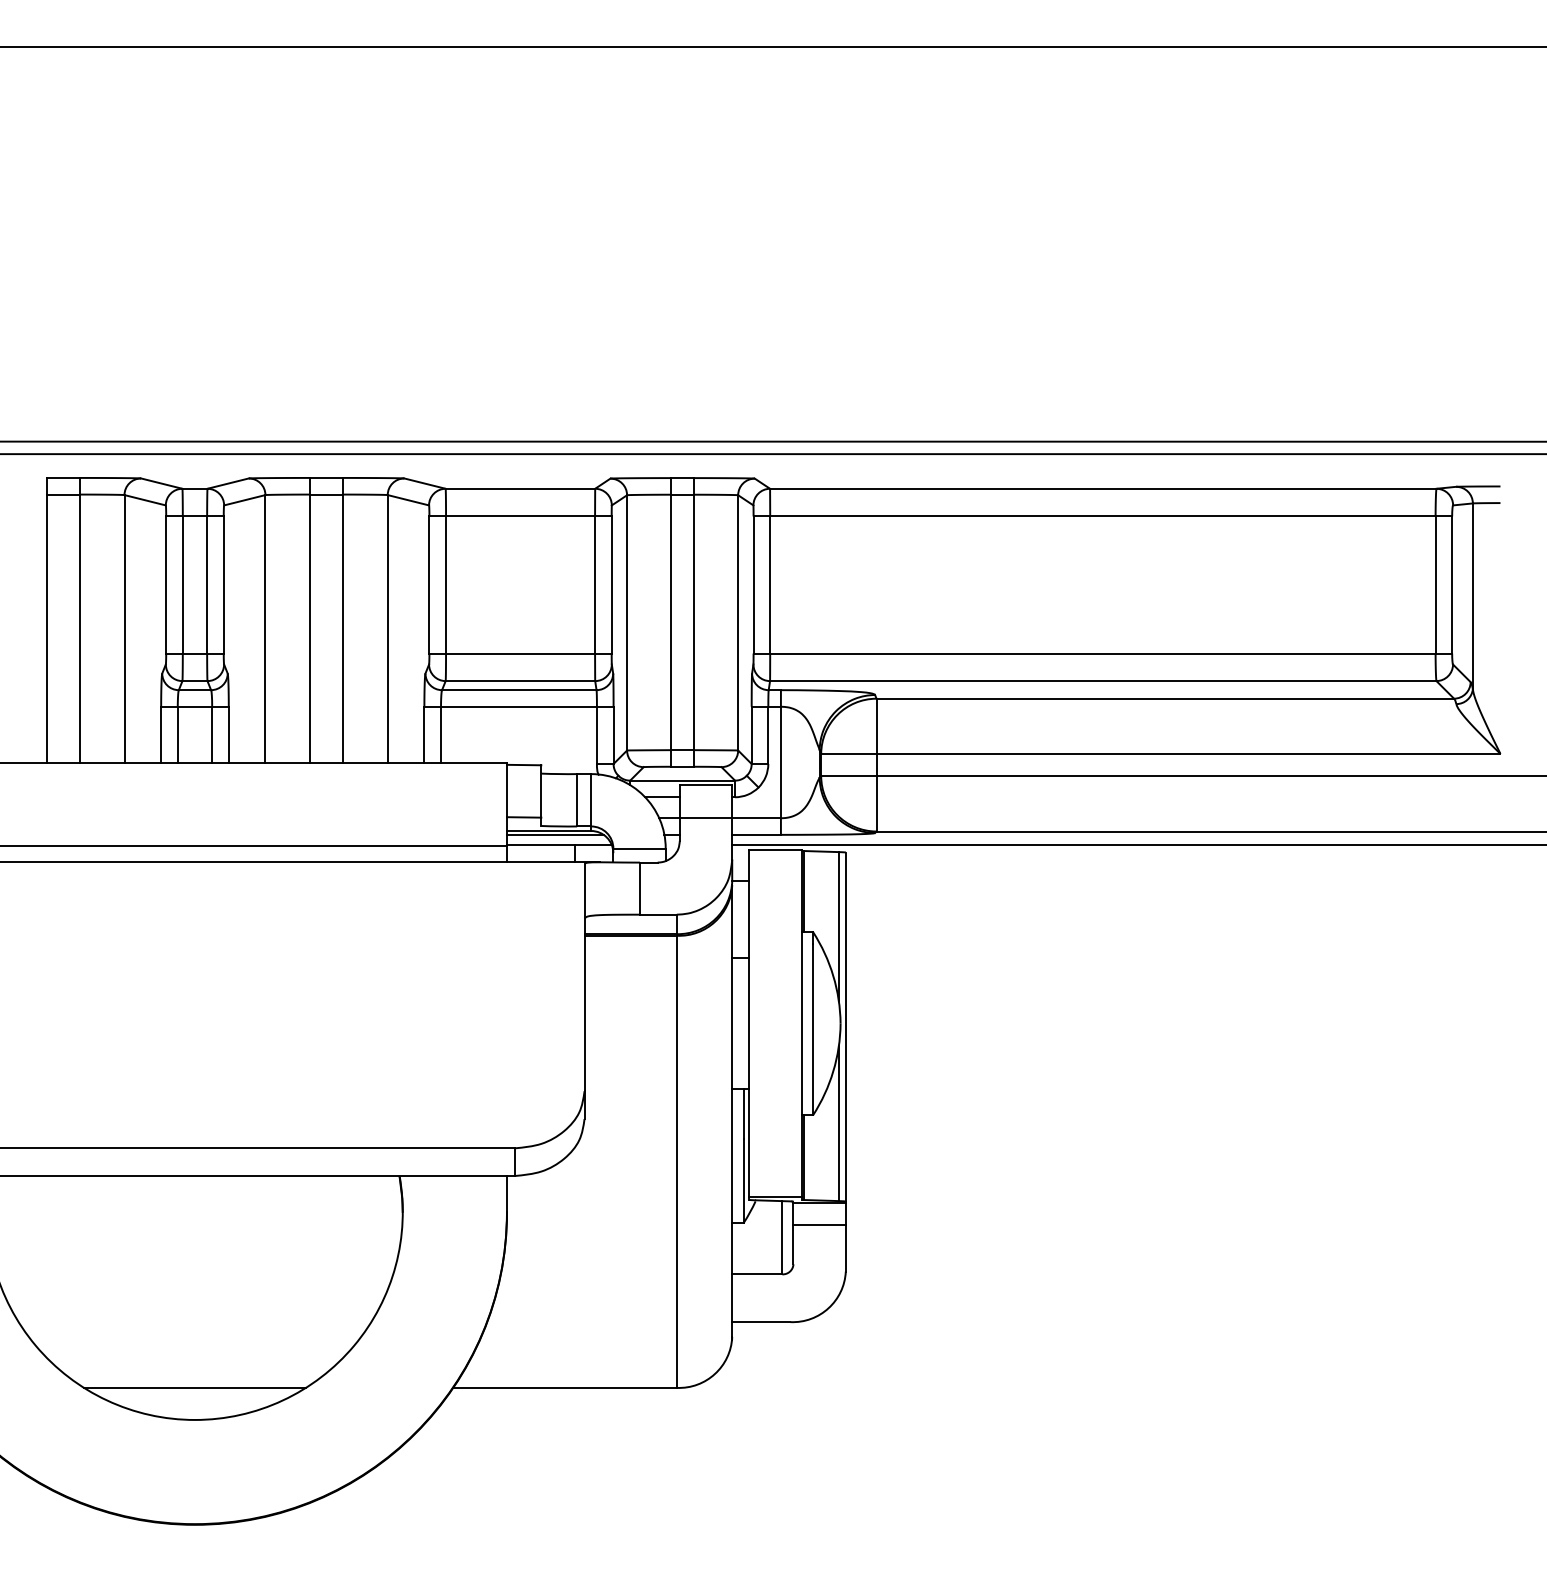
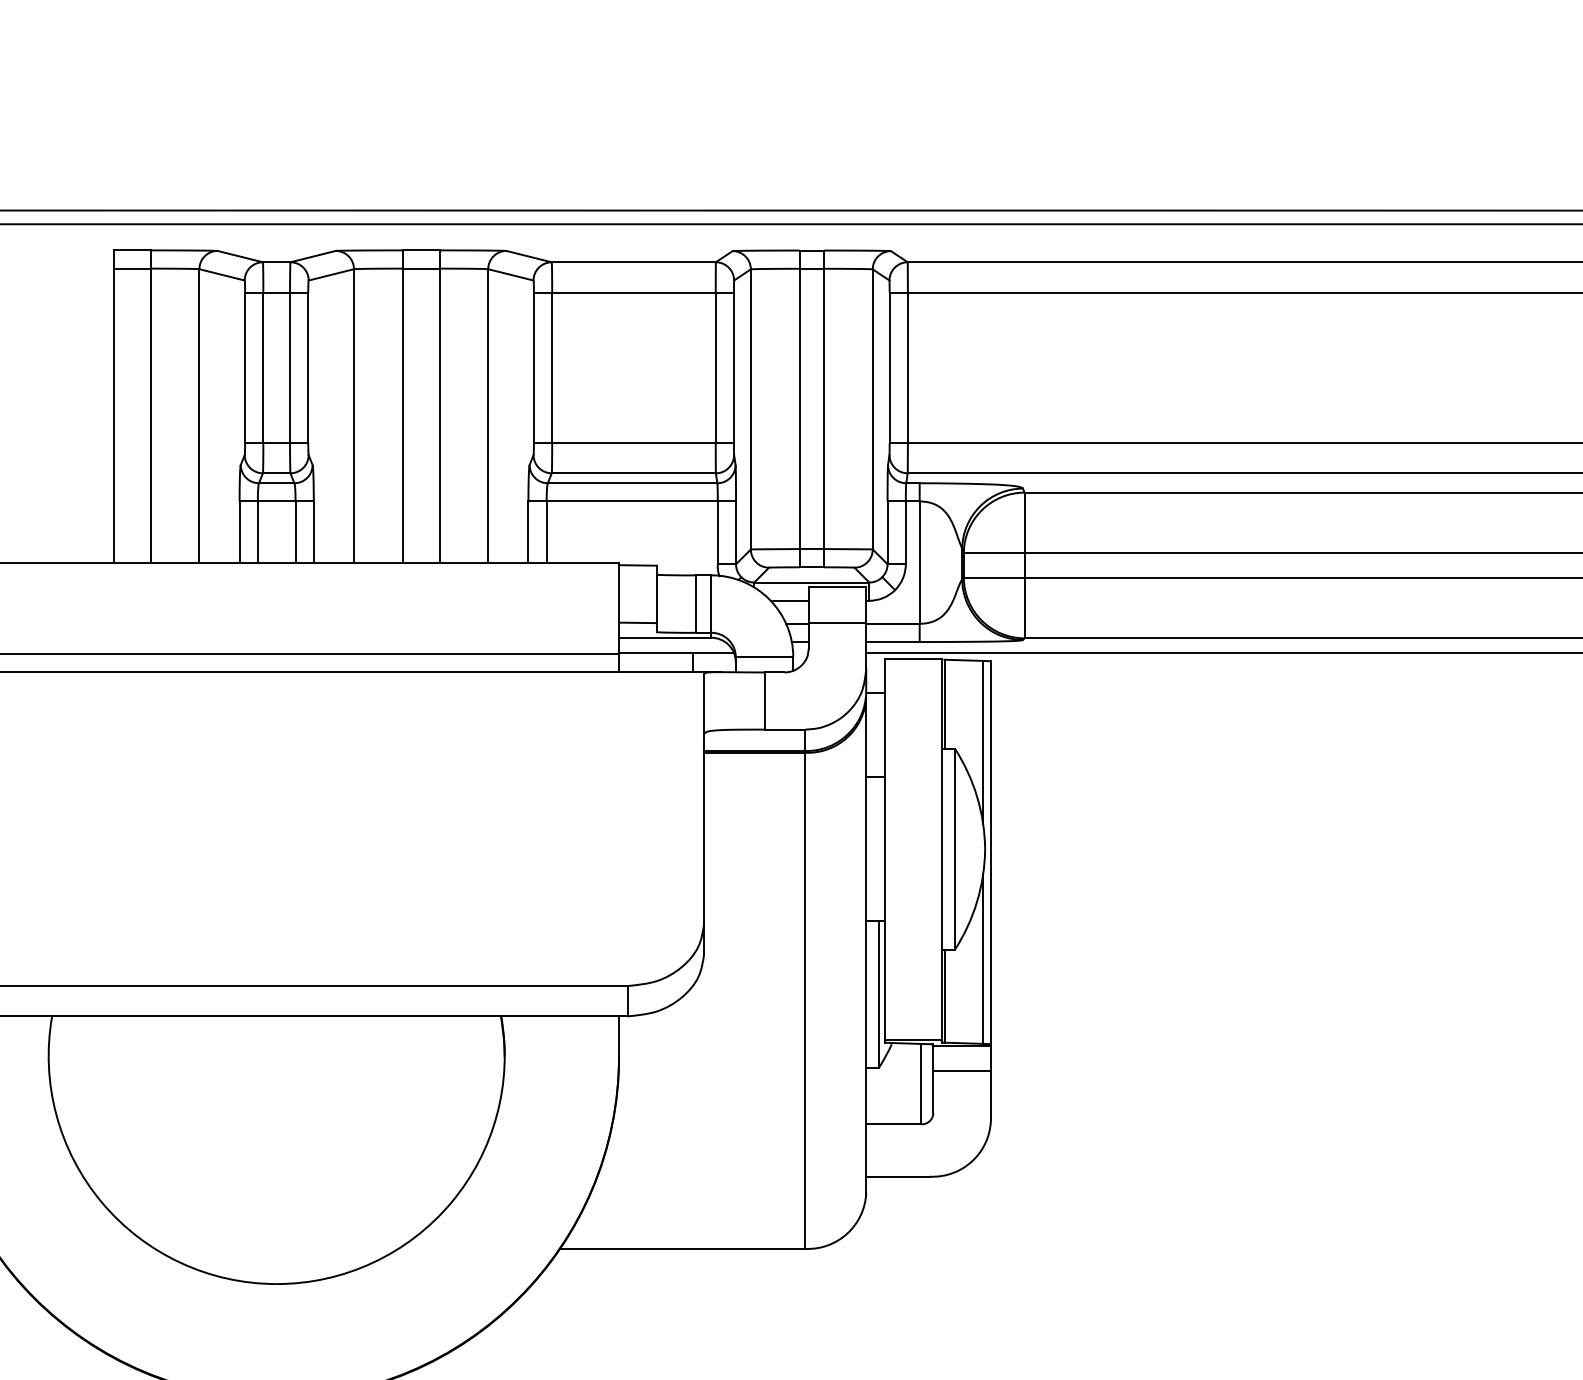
line: (554, 834) -> (671, 641), removed
line: (194, 1387) -> (276, 1248), removed

